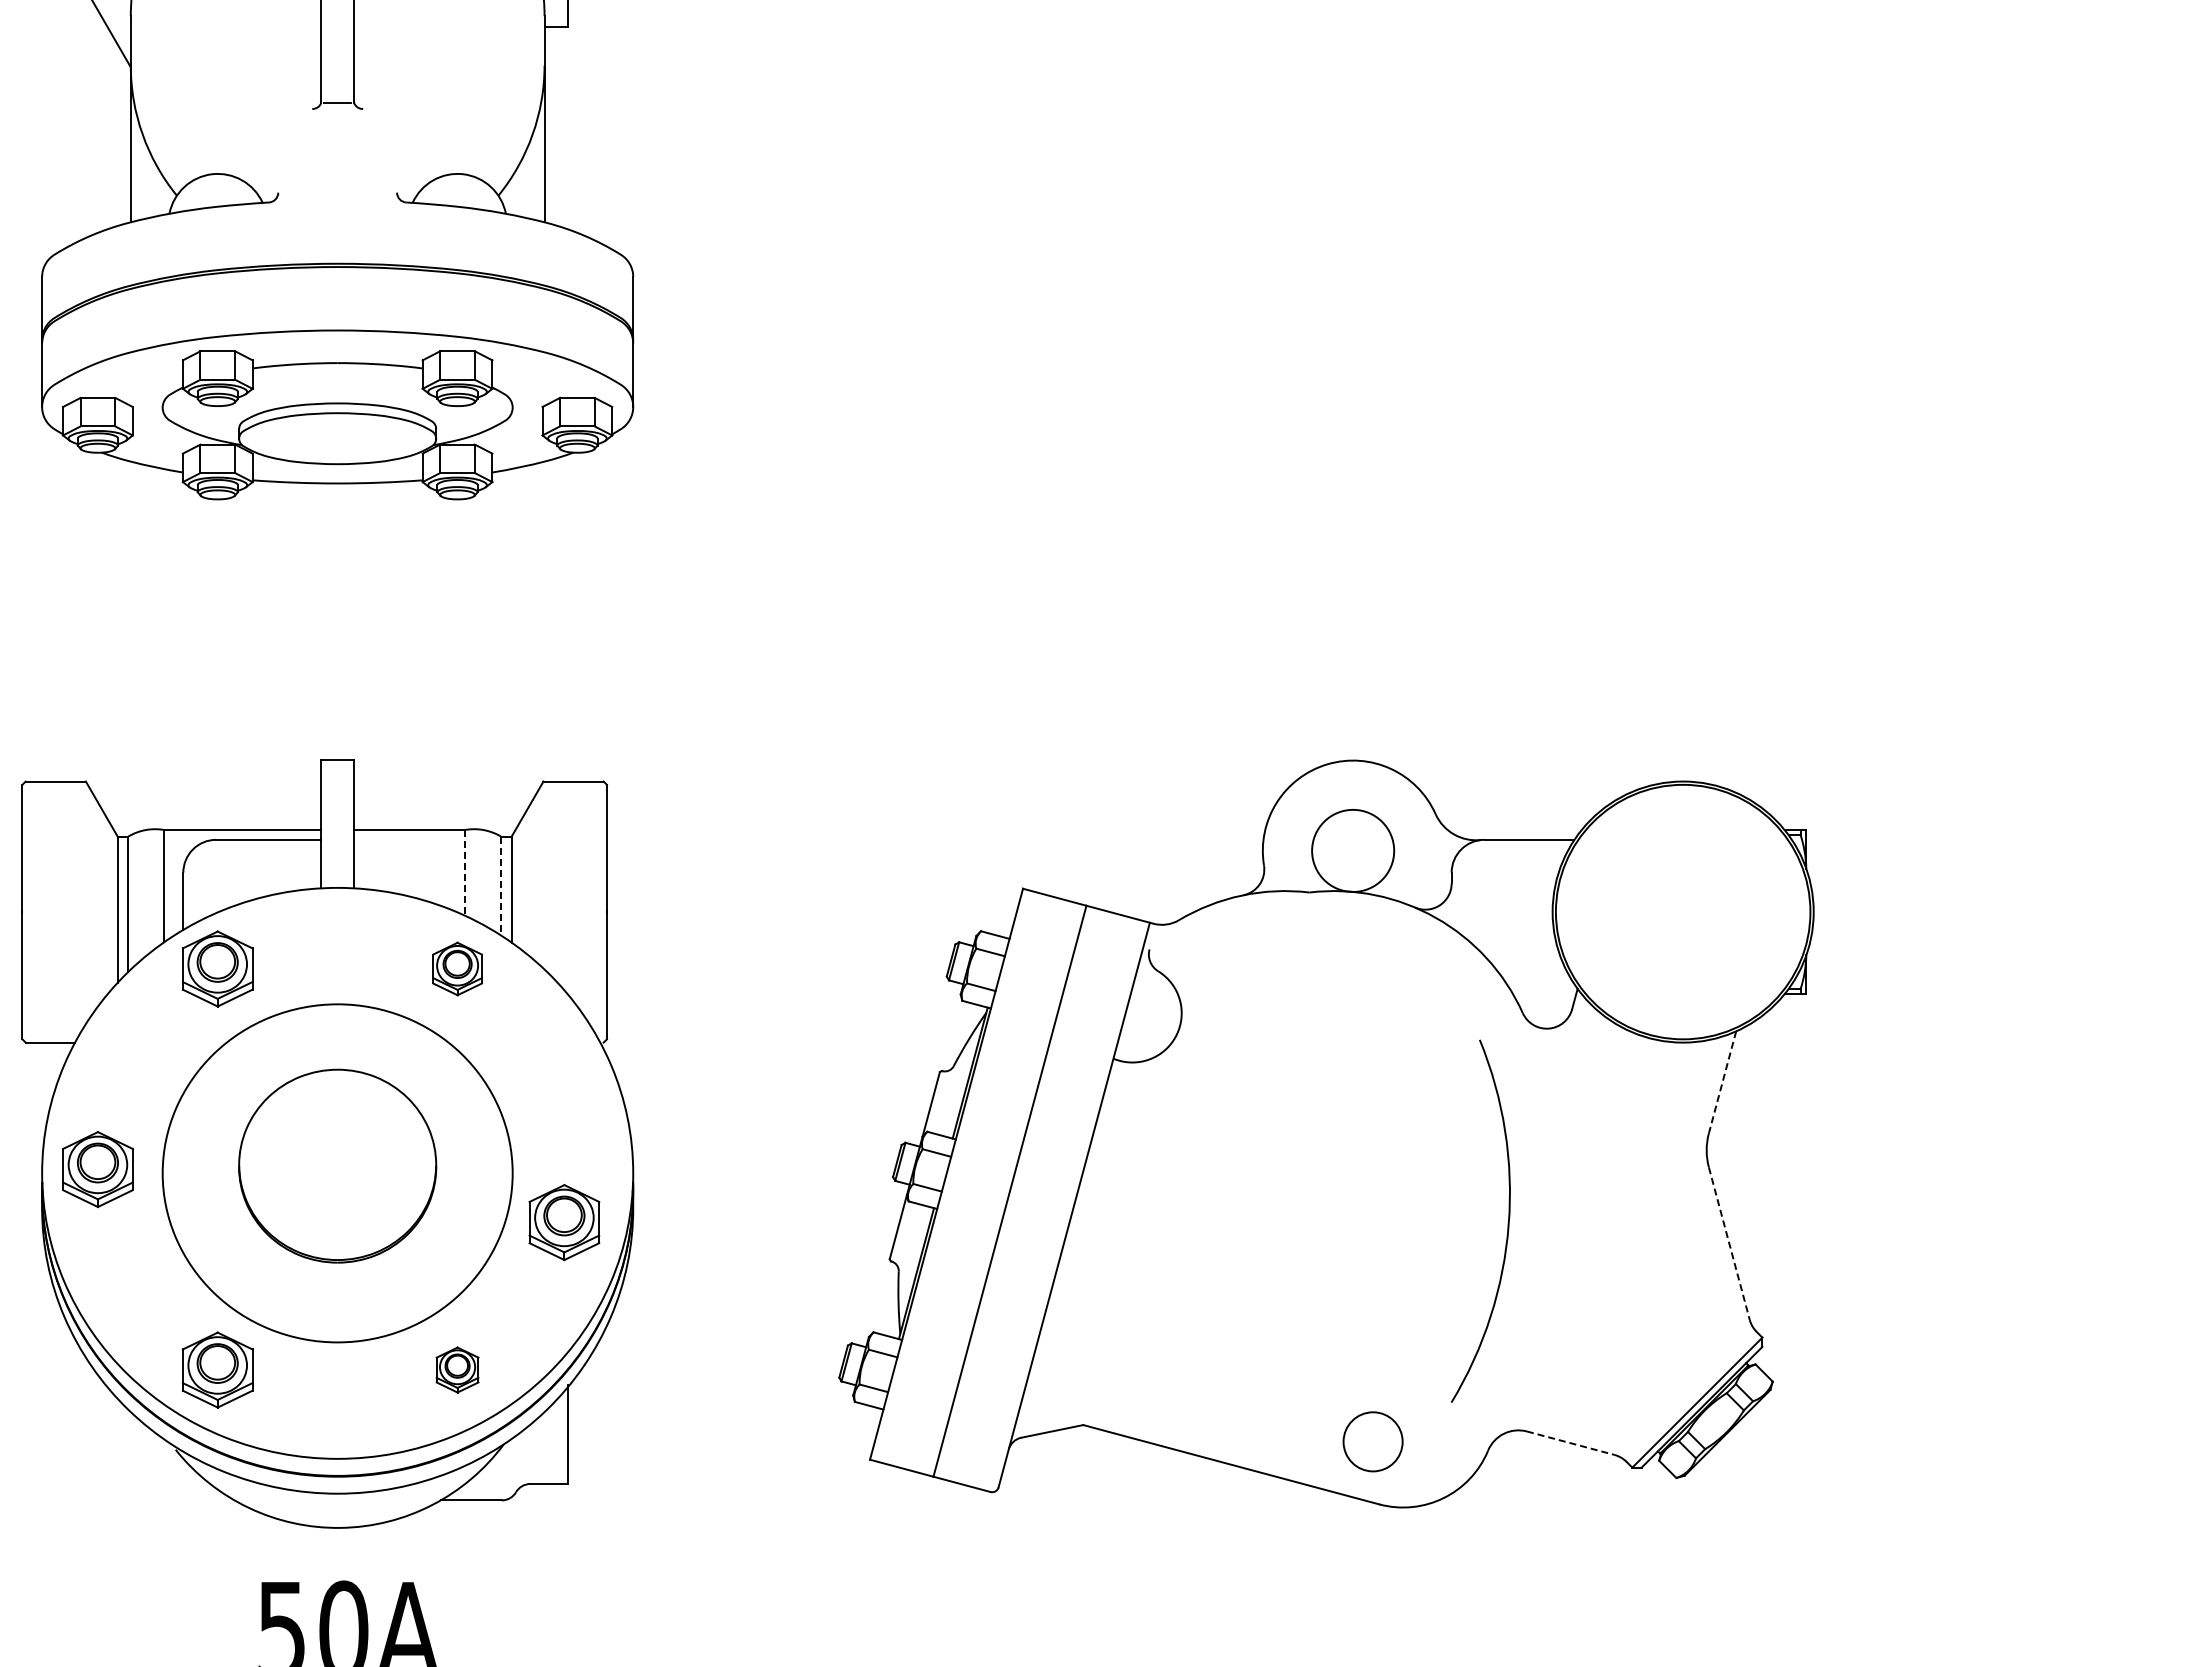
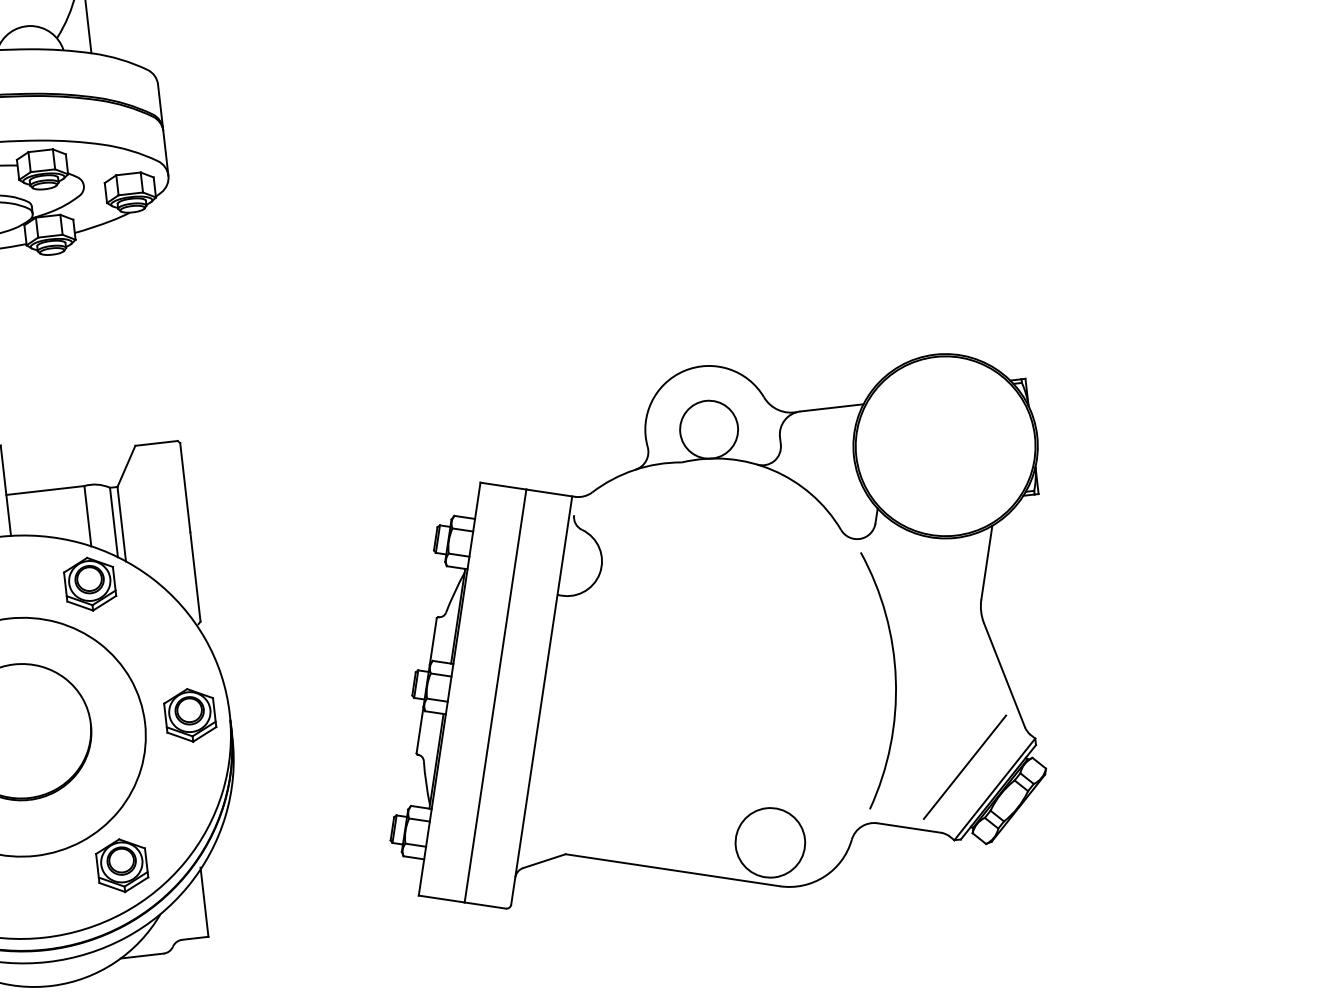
line: (465, 872) -> (87, 515), dashed -> solid
line: (501, 886) -> (114, 522), dashed -> solid
part: (457, 968) -> (89, 583), size x1.43
line: (1722, 1082) -> (986, 562), dashed -> solid
part: (564, 1222) -> (190, 715), moved
arc: (1507, 1222) -> (894, 678), moved
line: (1729, 1243) -> (1004, 675), dashed -> solid
line: (1658, 1366) -> (964, 767), added
part: (457, 1369) -> (122, 865), size x1.67
circle: (1372, 1441) -> (769, 842), size x1.67
line: (1571, 1443) -> (909, 828), dashed -> solid

